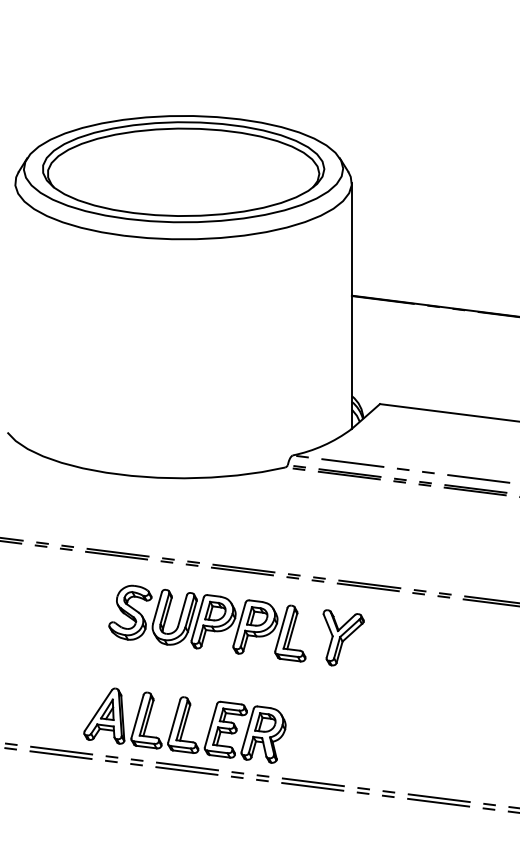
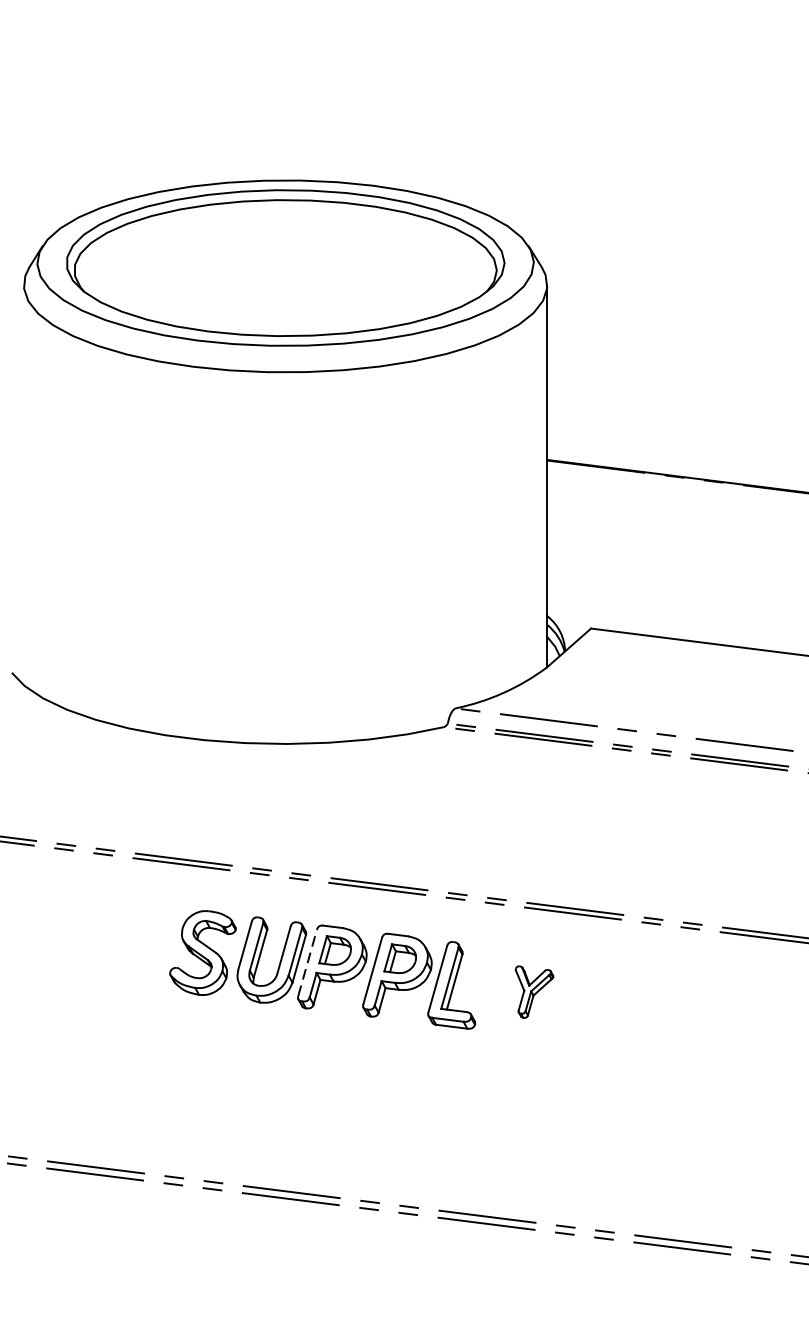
line: (197, 618) -> (307, 961), solid -> dashed
part: (343, 637) -> (534, 991), size x0.6
part: (184, 725) -> (287, 1128), removed

